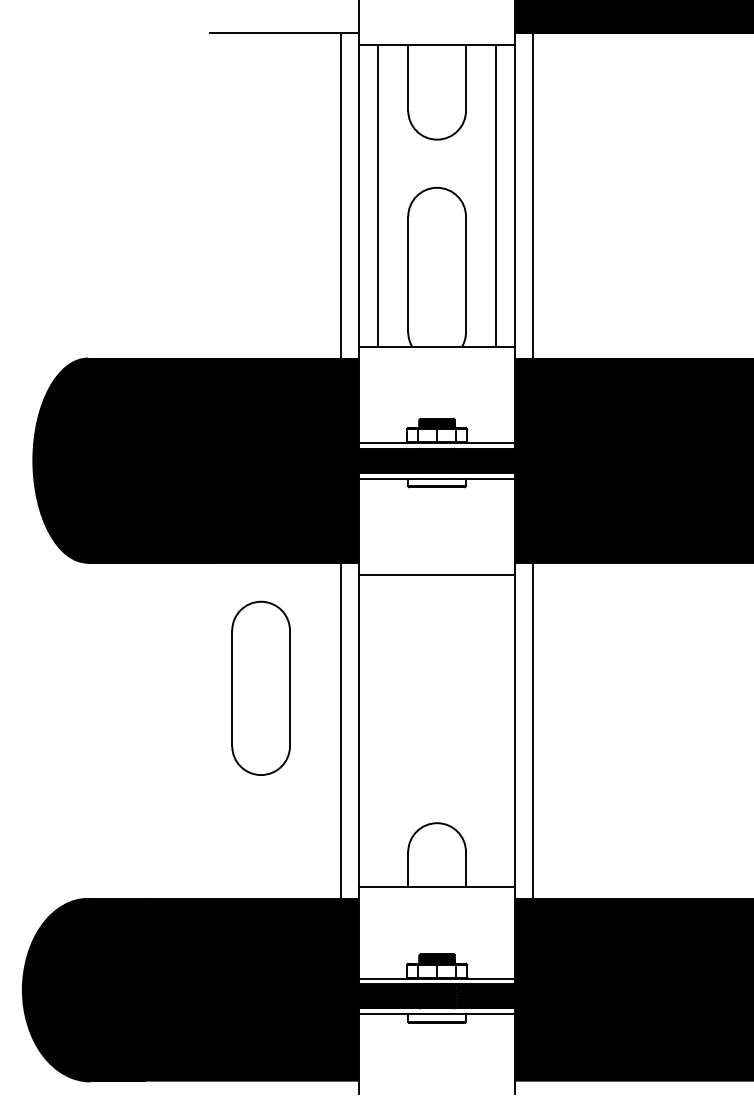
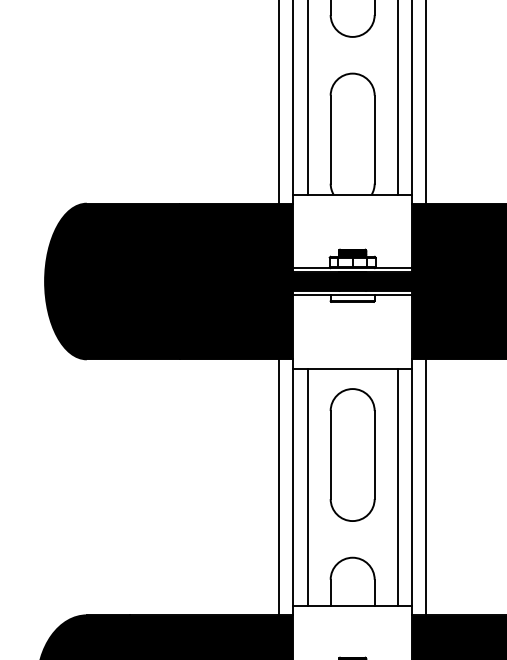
part: (260, 687) -> (352, 454), moved
line: (378, 730) -> (308, 487), added
line: (496, 730) -> (397, 487), added

